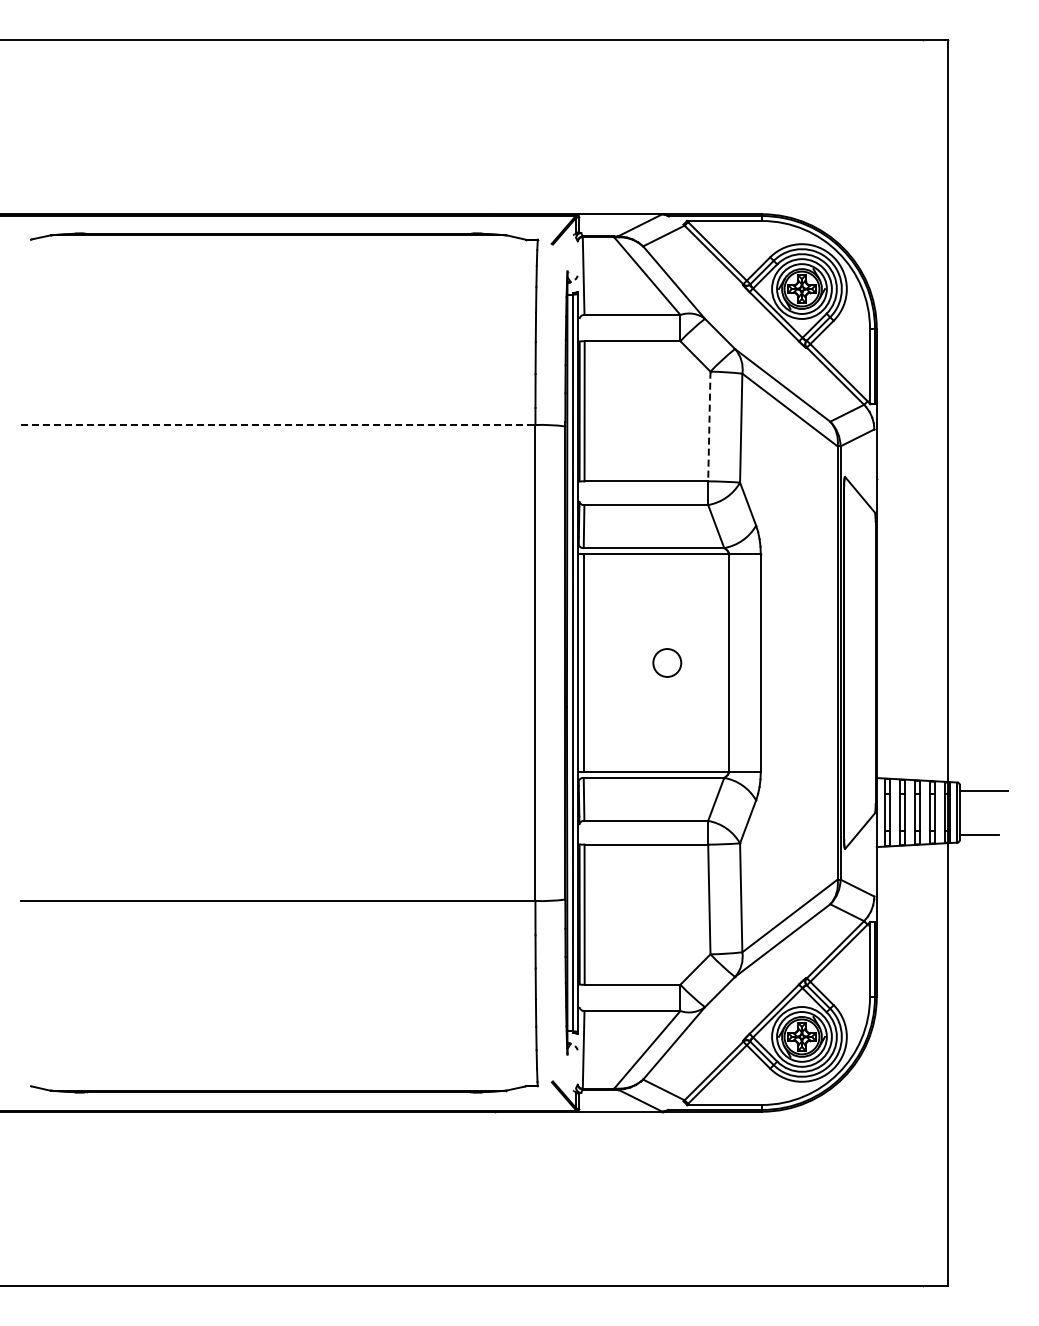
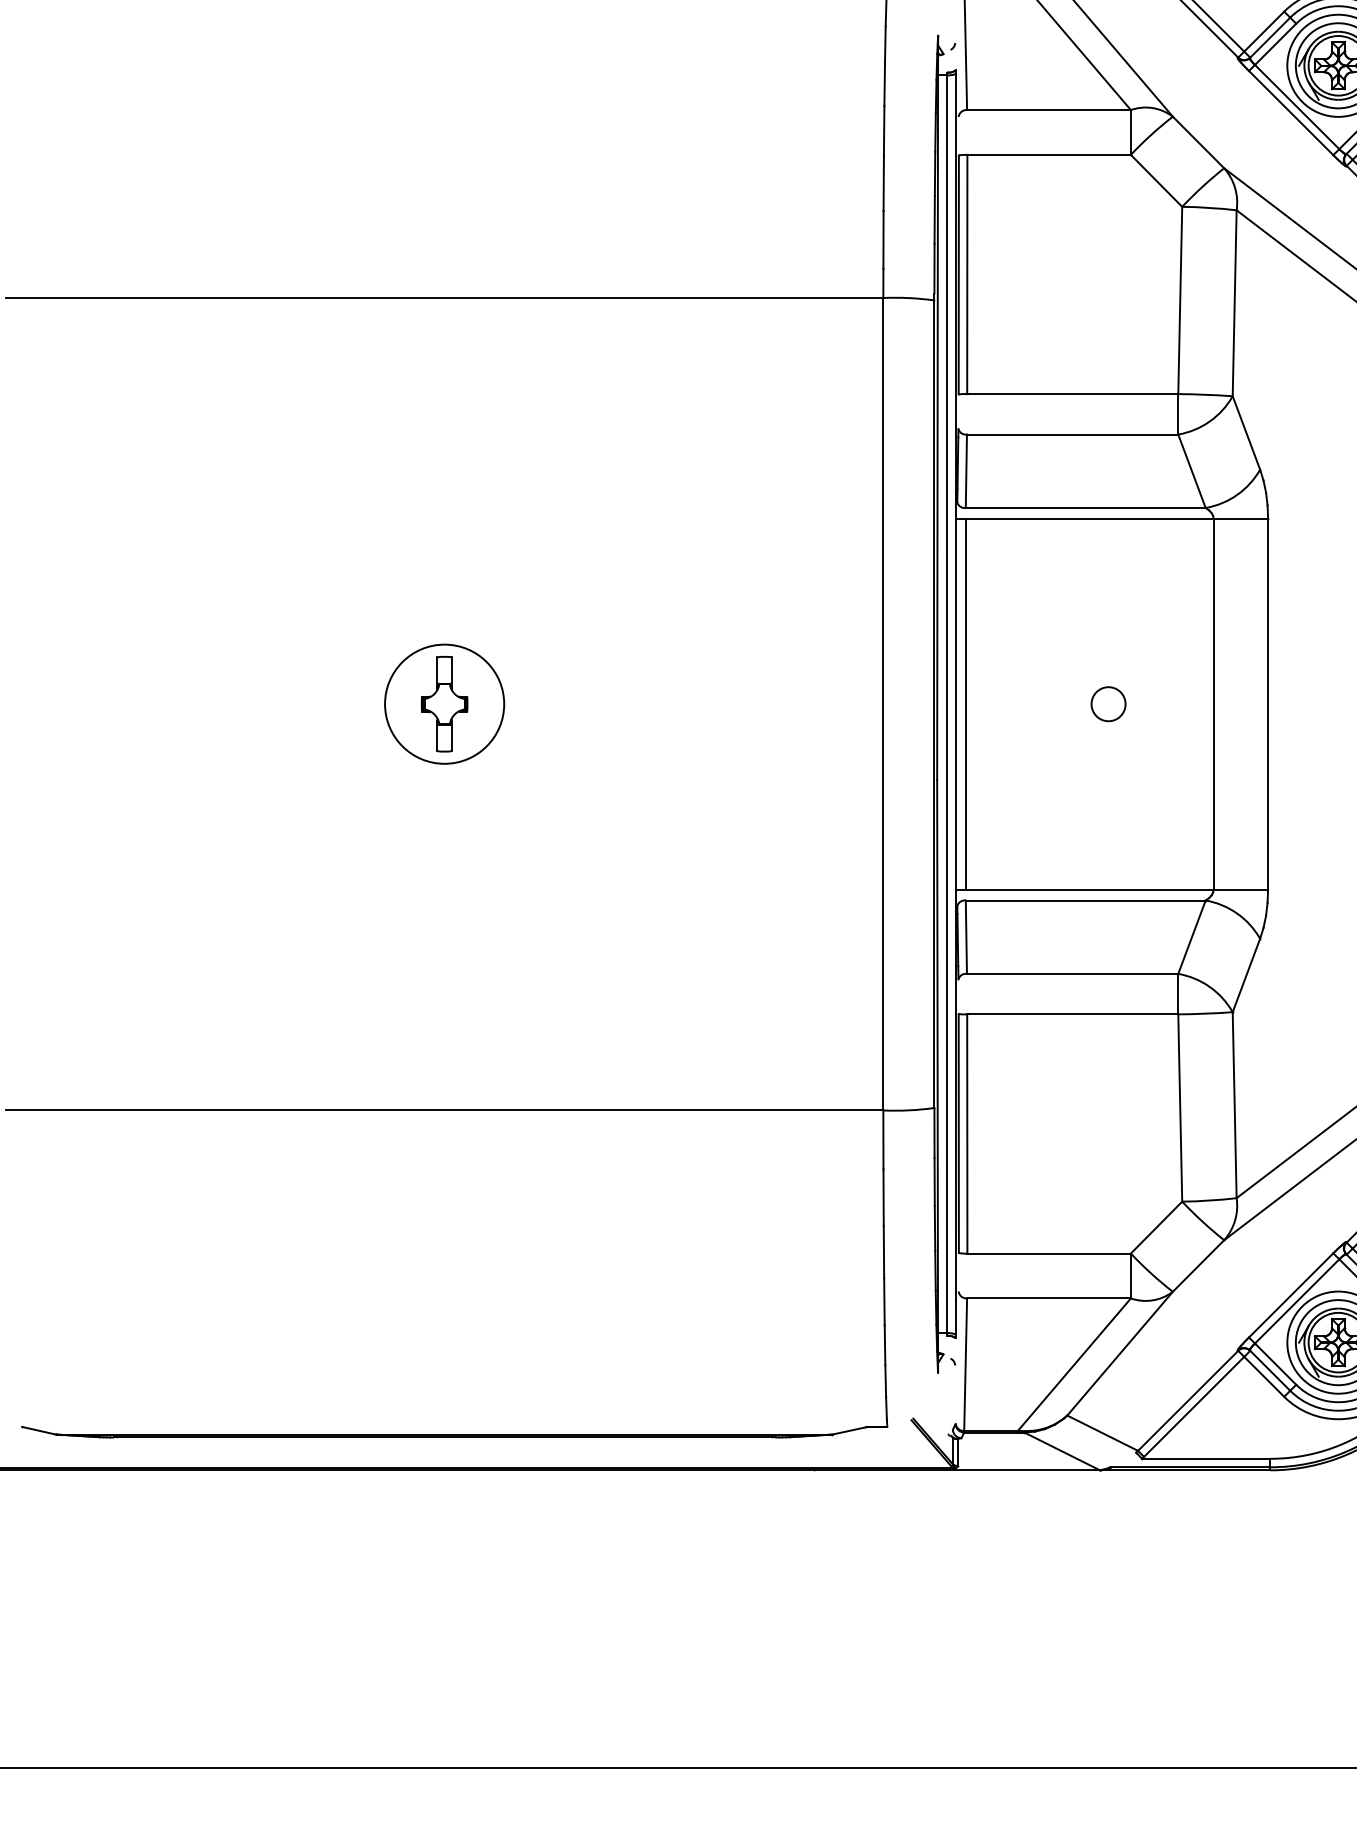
line: (278, 425) -> (444, 298), dashed -> solid
line: (709, 426) -> (1180, 300), dashed -> solid
part: (278, 662) -> (444, 703), added
circle: (667, 662) -> (1108, 703), size x0.71

